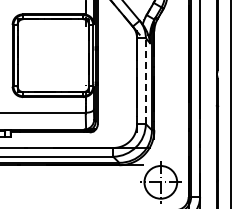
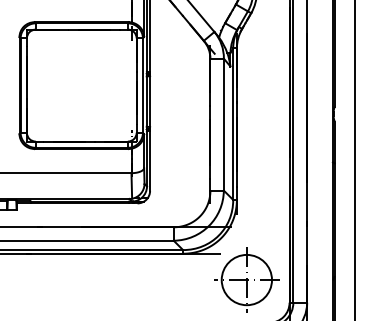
line: (145, 81) -> (223, 125), dashed -> solid

